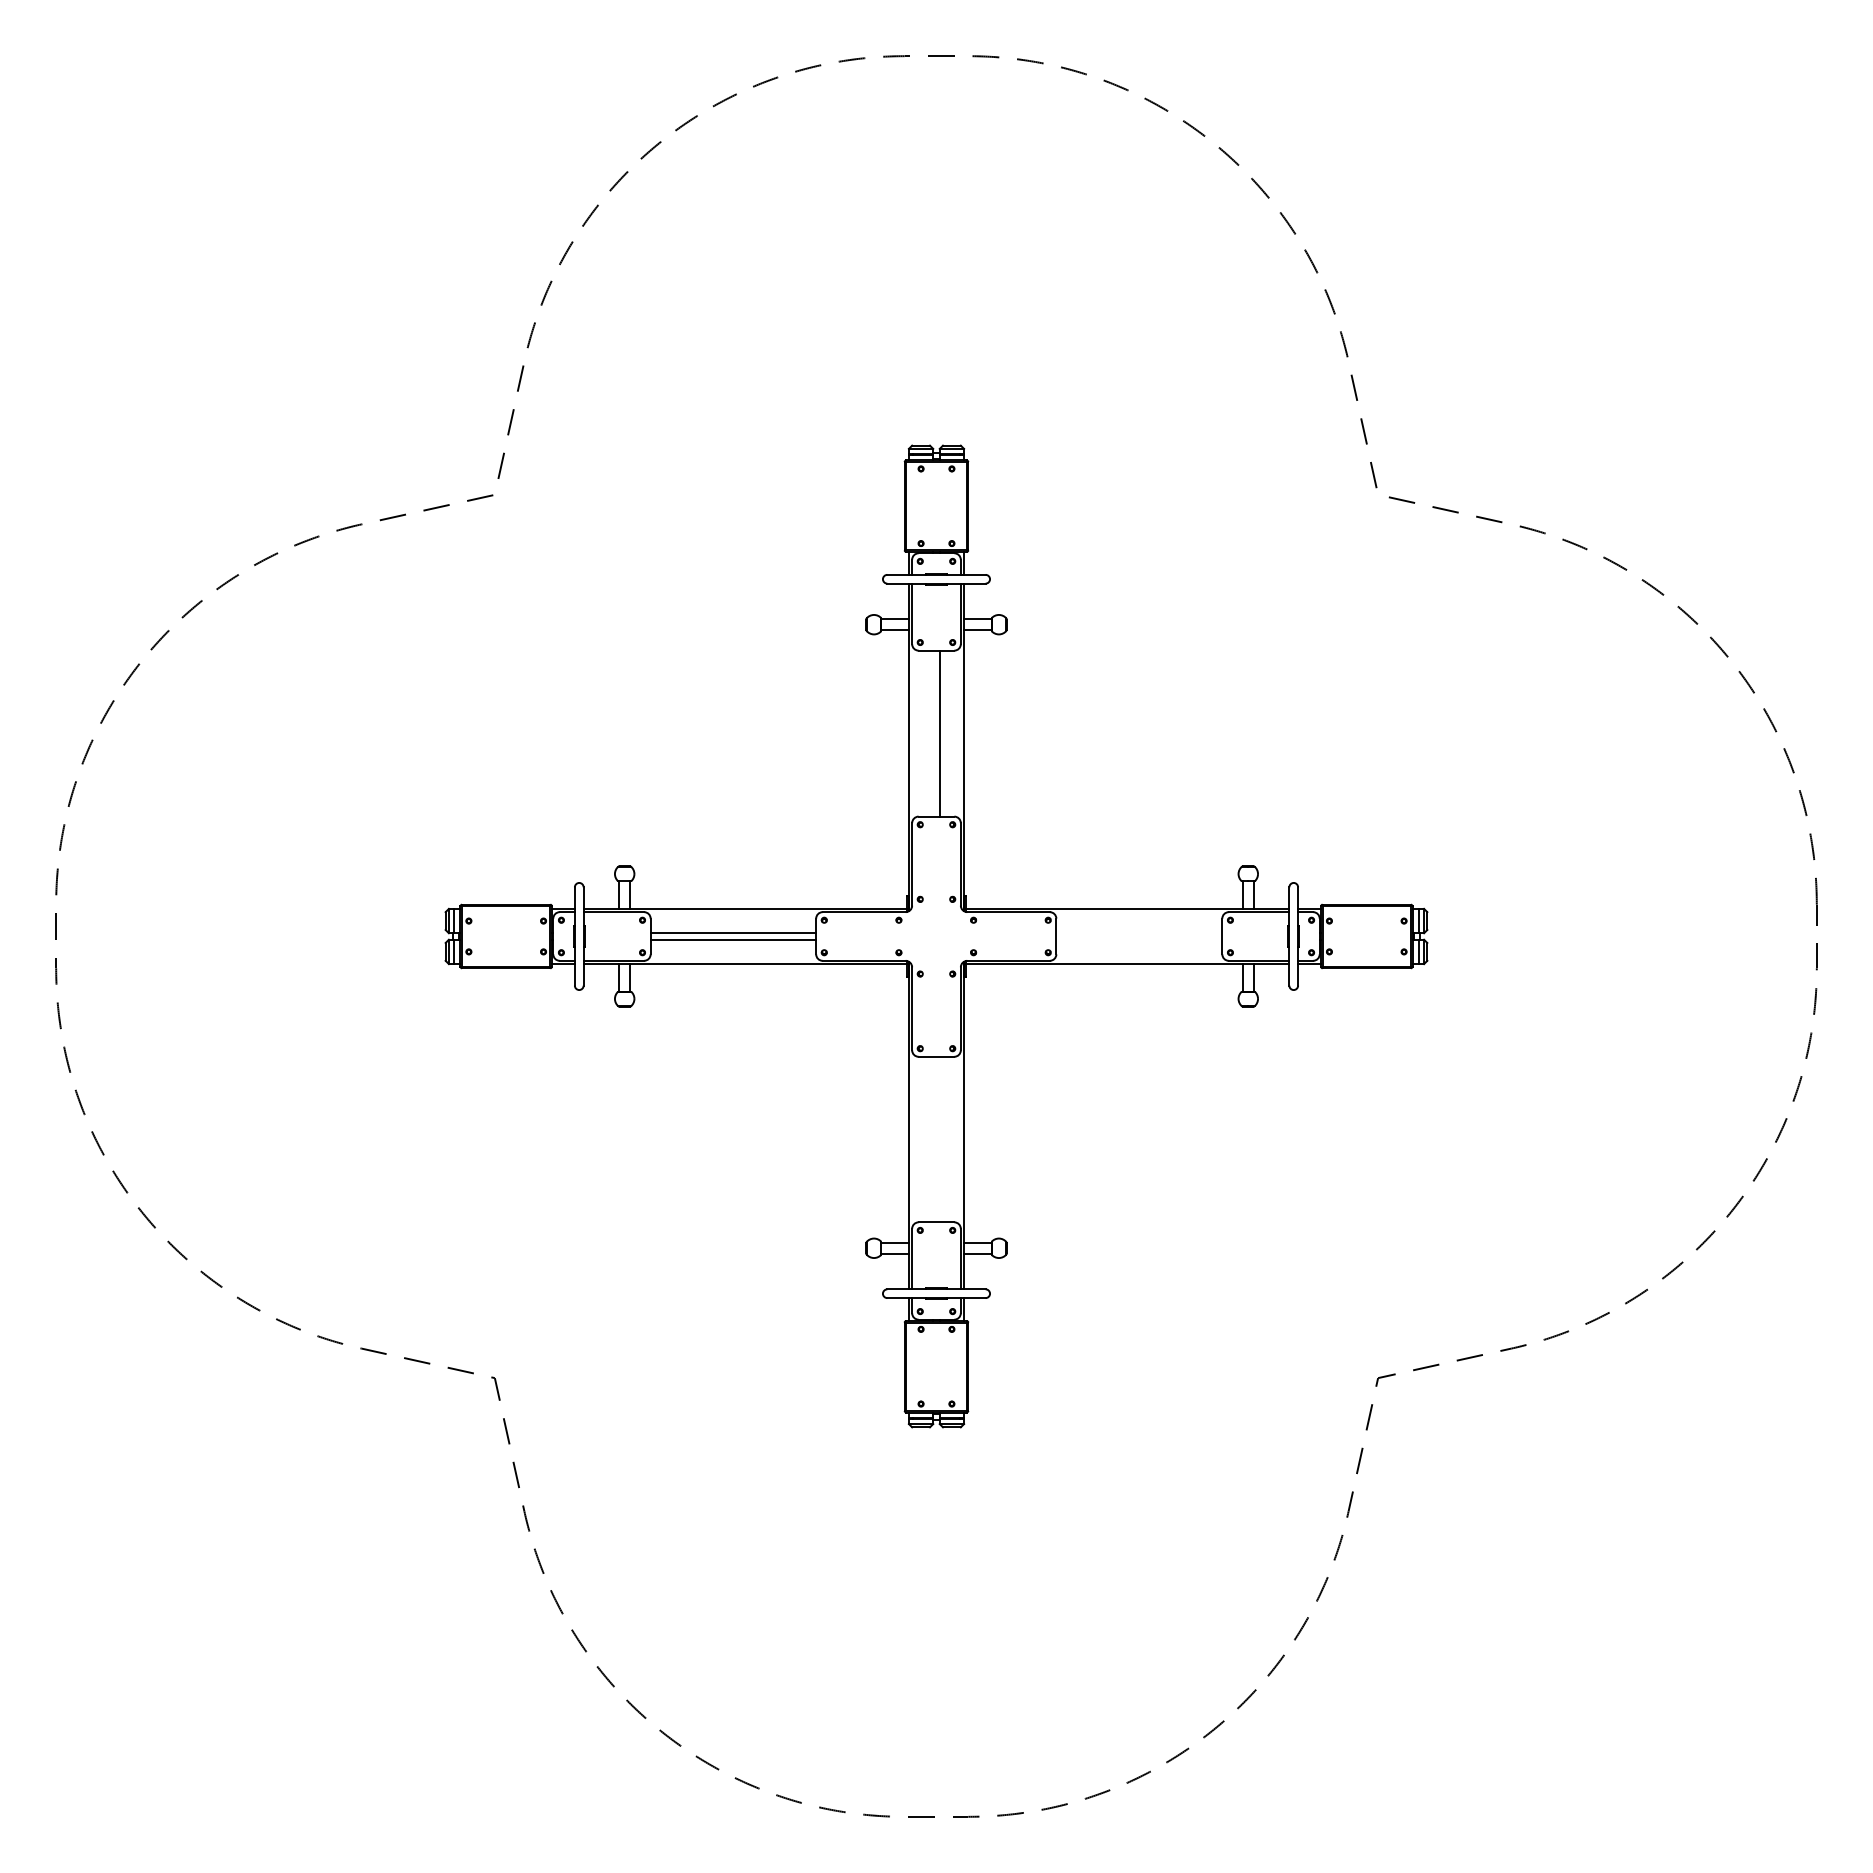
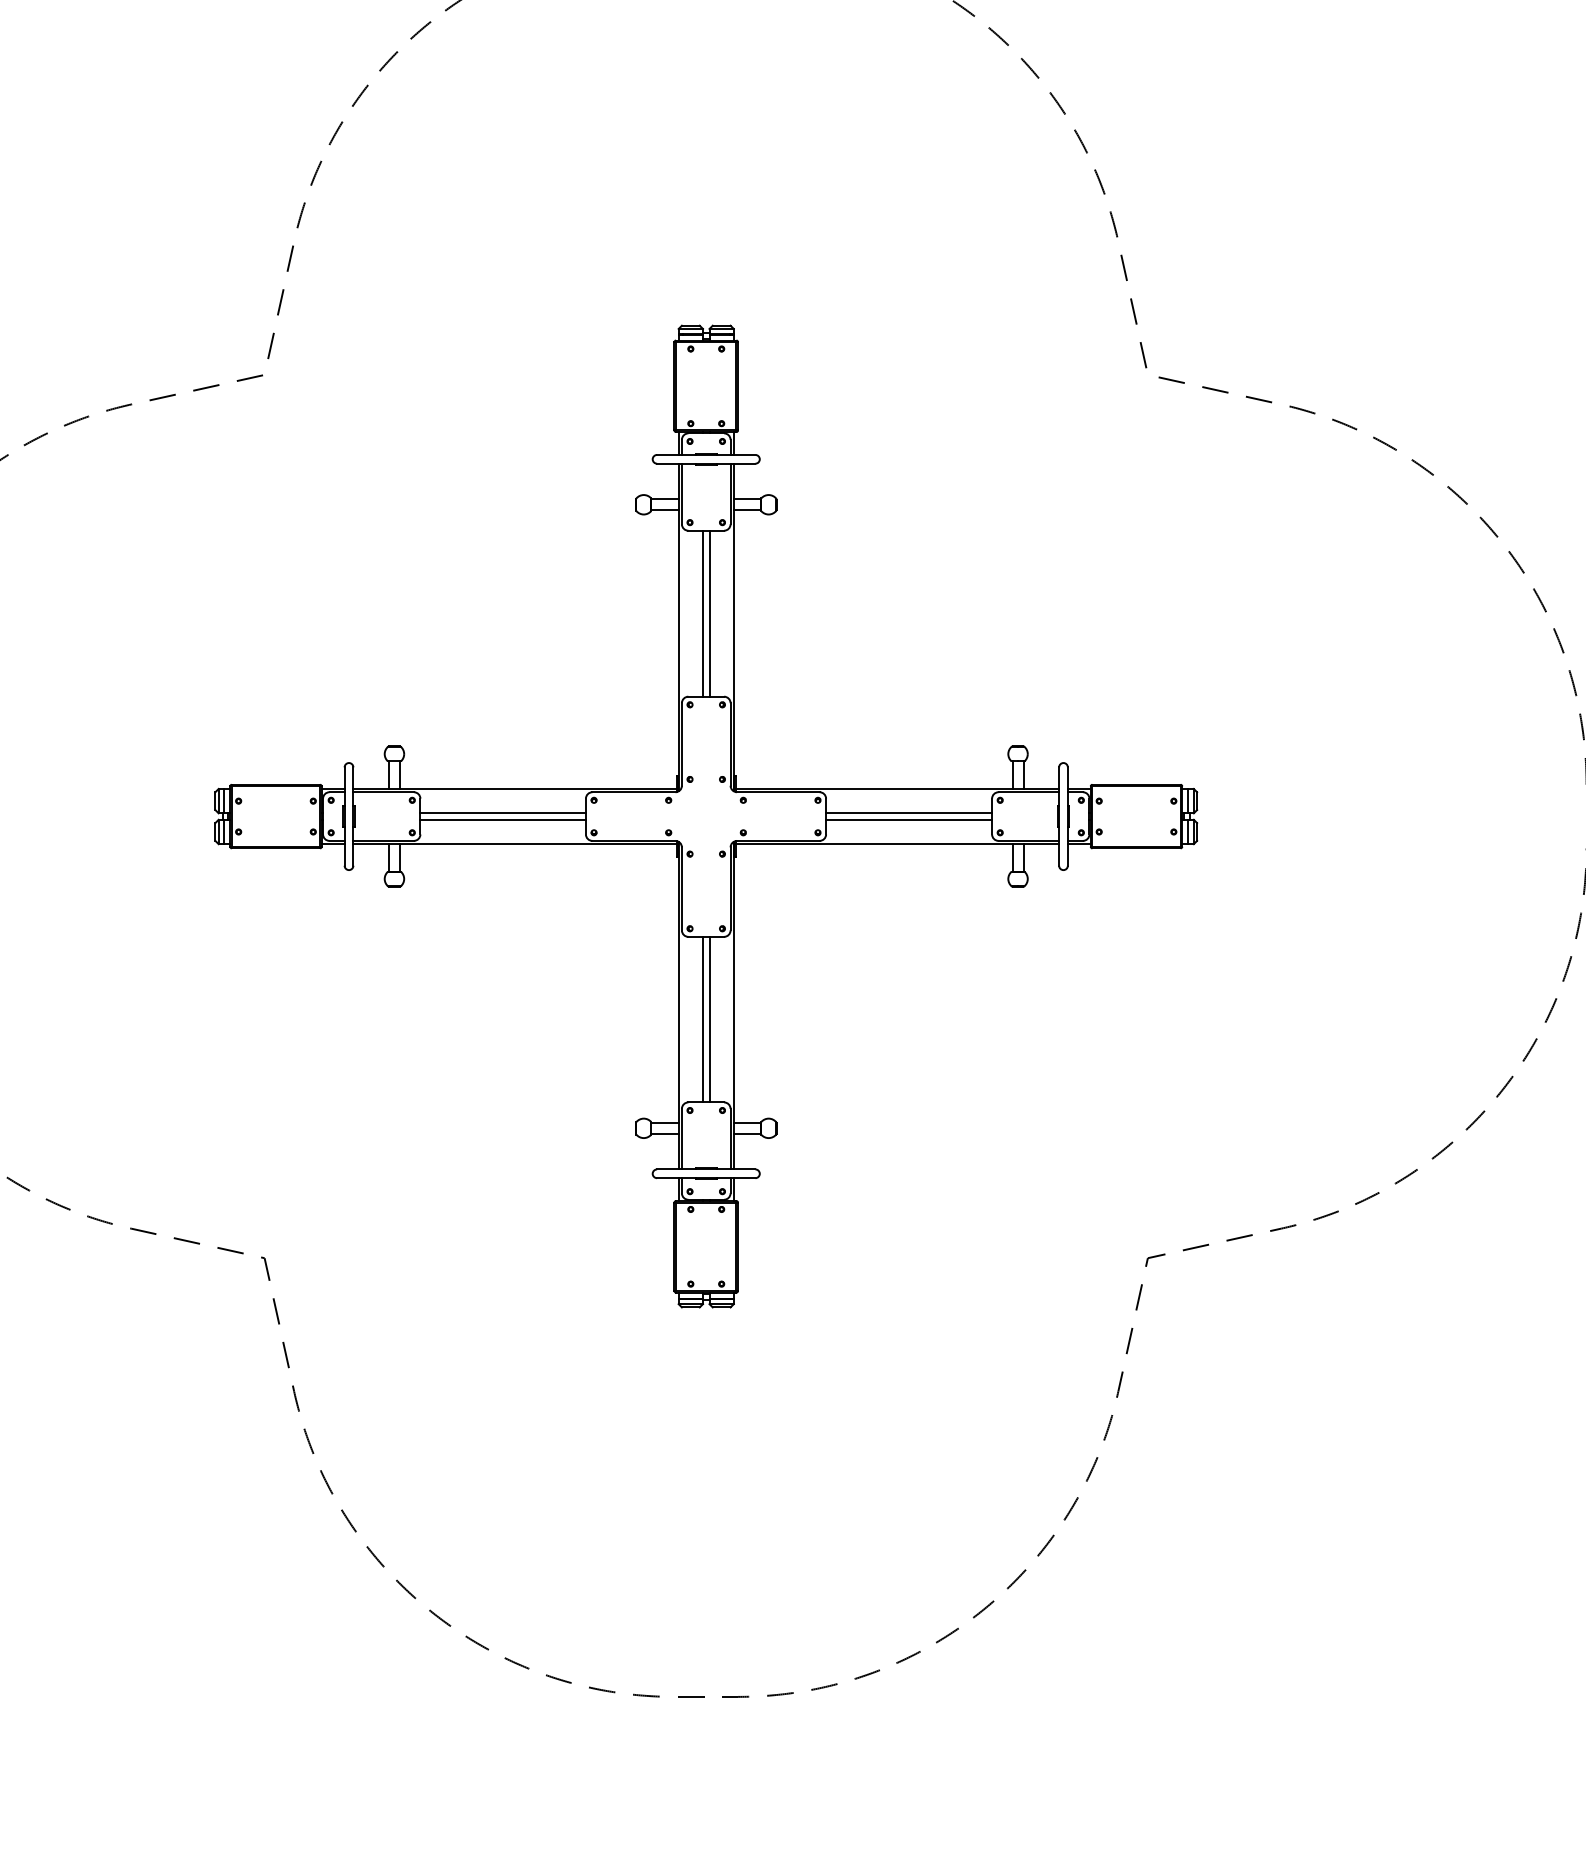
line: (933, 733) -> (703, 613), added
line: (1139, 933) -> (909, 813), added
line: (1139, 939) -> (909, 819), added
line: (933, 1139) -> (703, 1019), added
line: (939, 1139) -> (709, 1019), added

